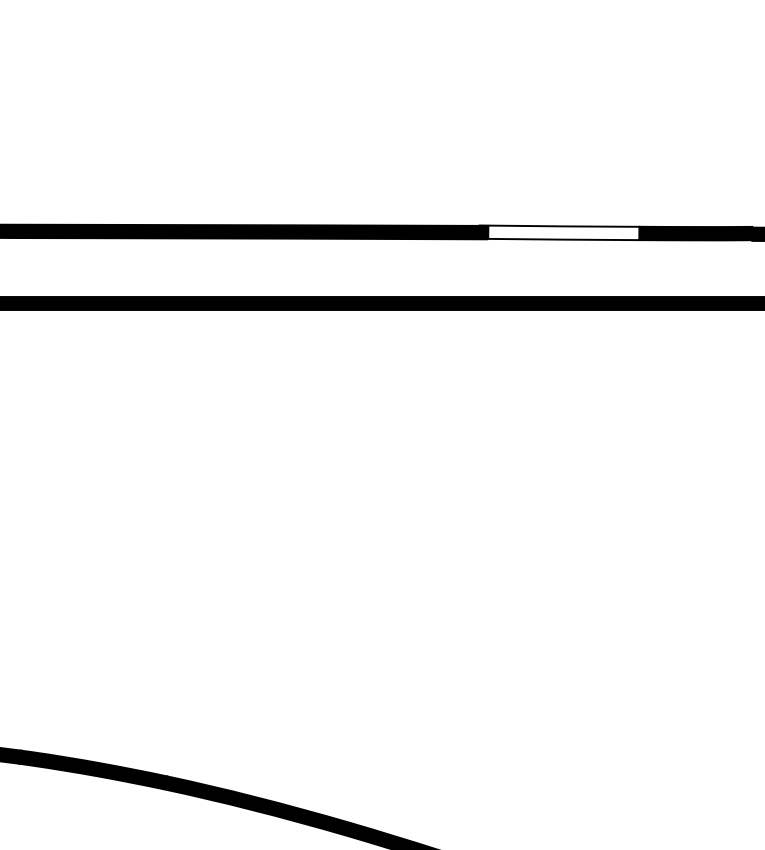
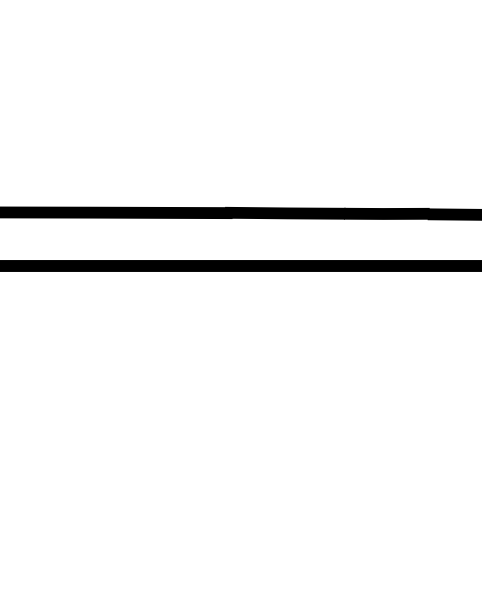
fill: (559, 232) -> (285, 213), added

